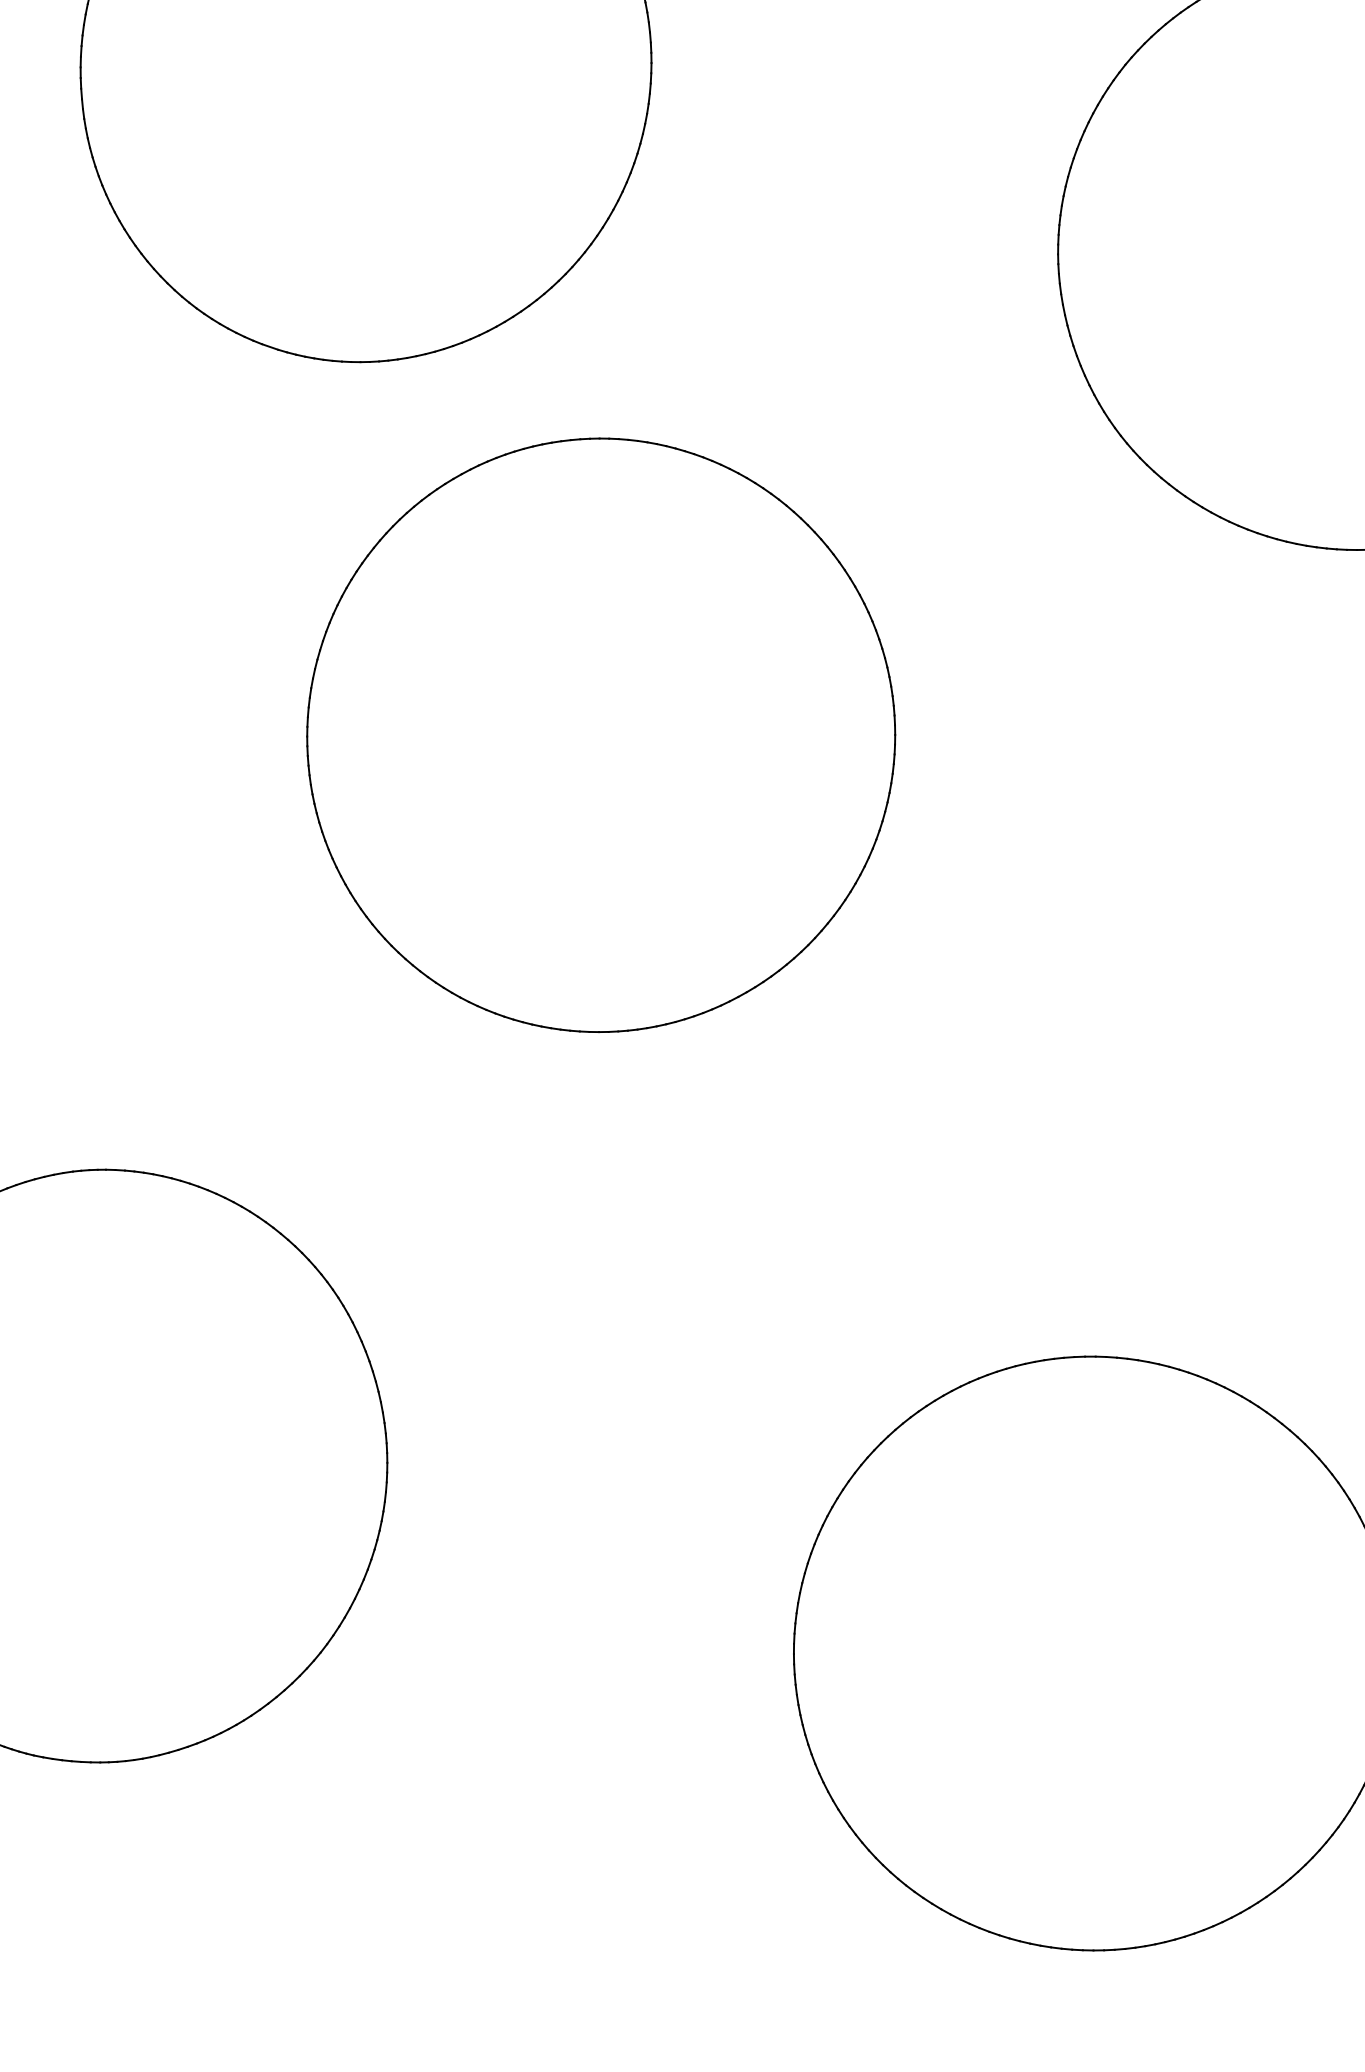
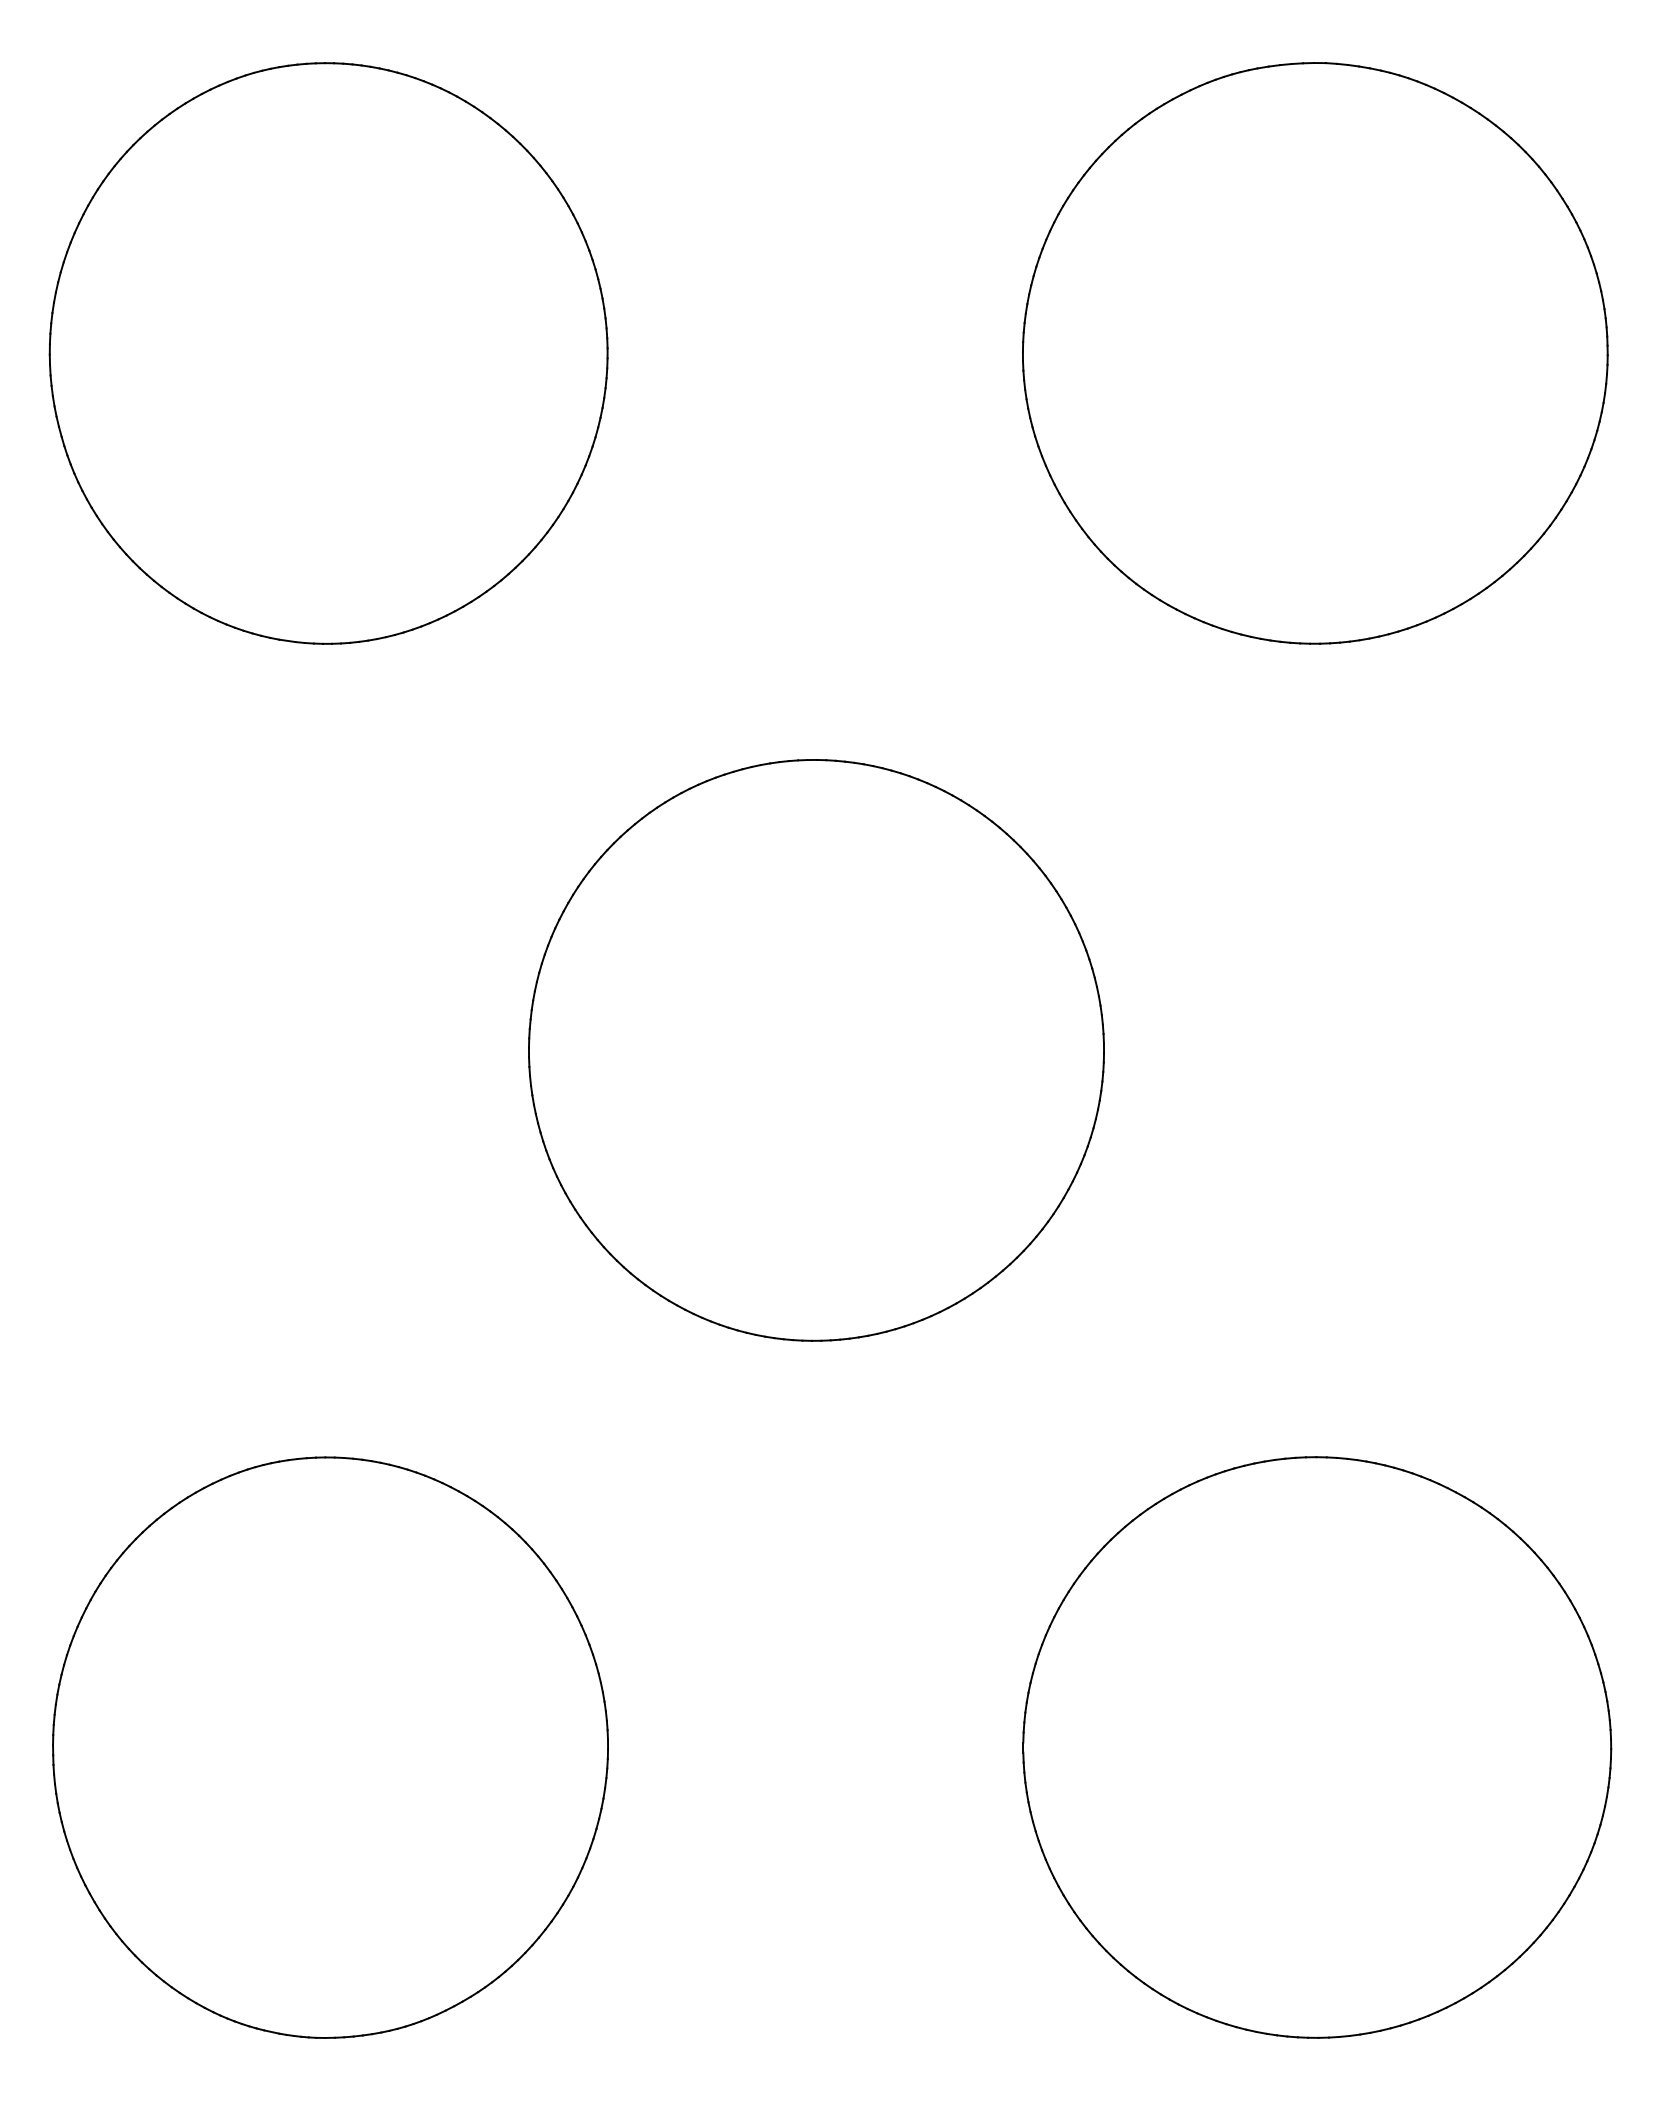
part: (601, 735) -> (816, 1050), moved

